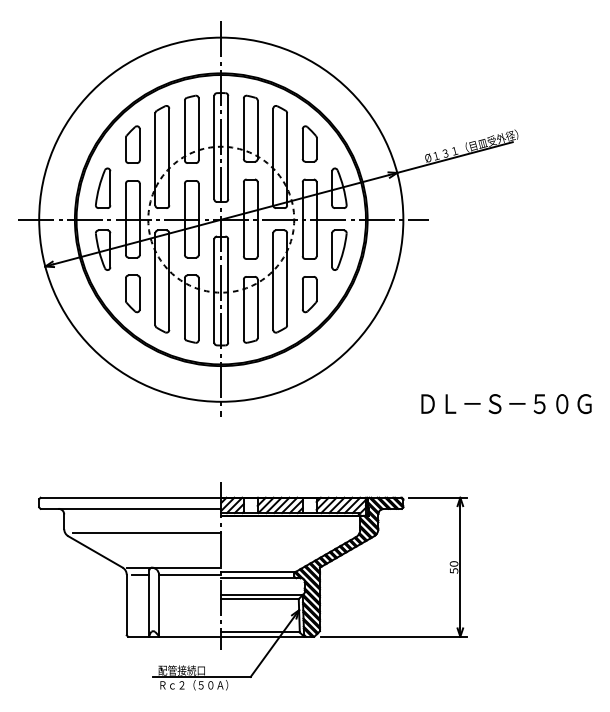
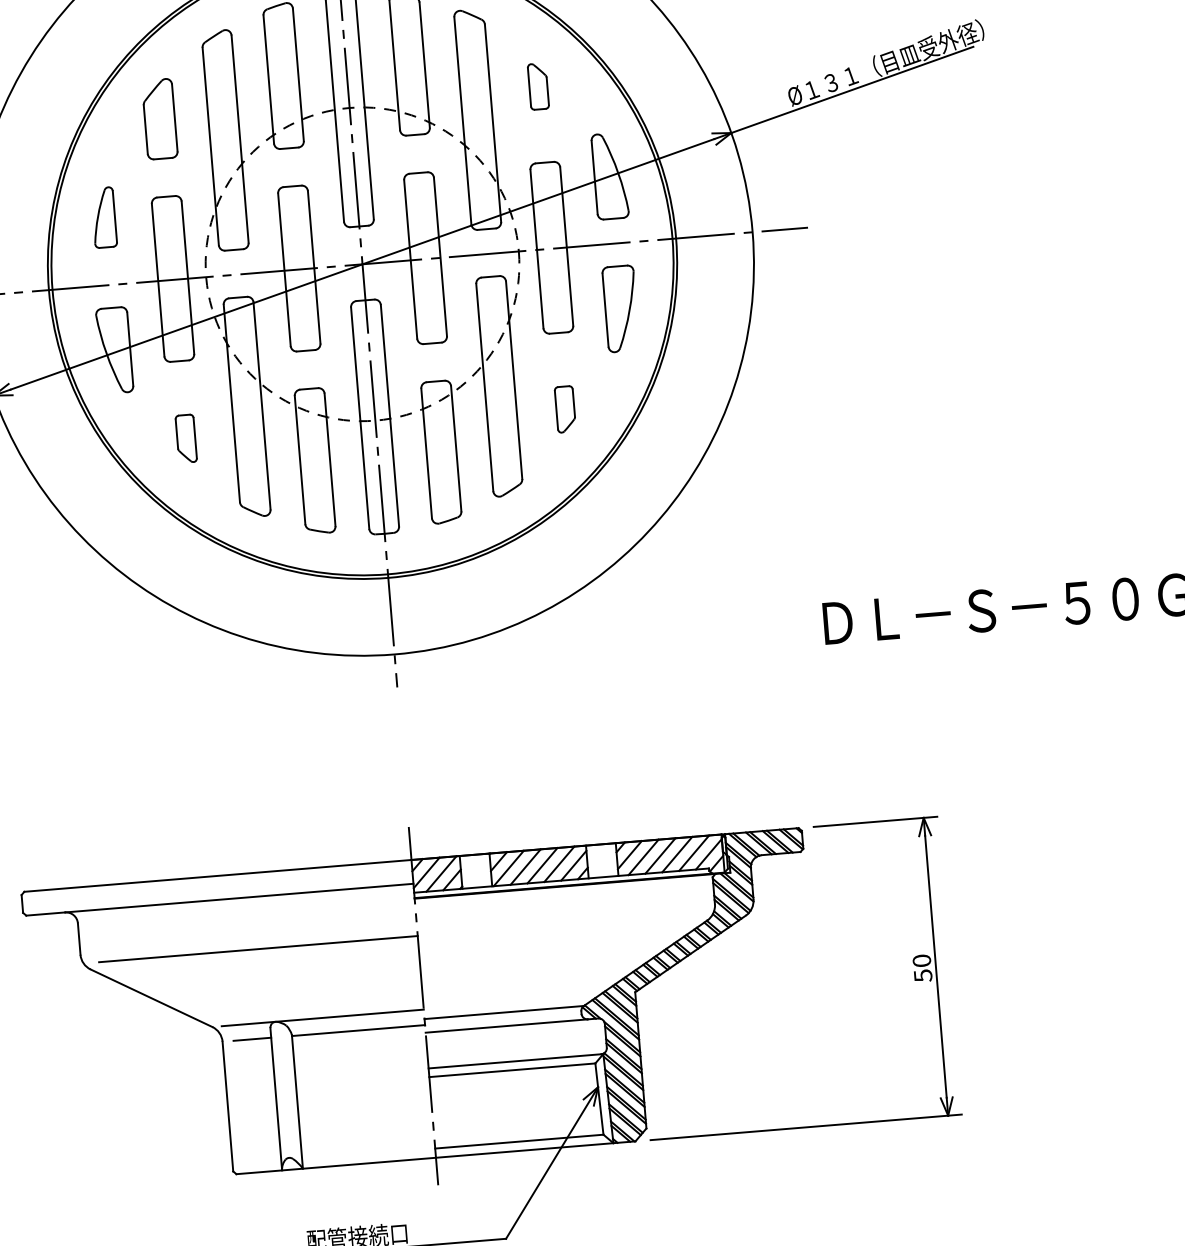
part: (309, 143) -> (538, 85), size x0.6
part: (103, 187) -> (104, 216), size x0.7
part: (132, 293) -> (185, 438), size x0.6
part: (309, 294) -> (564, 408), size x0.6

